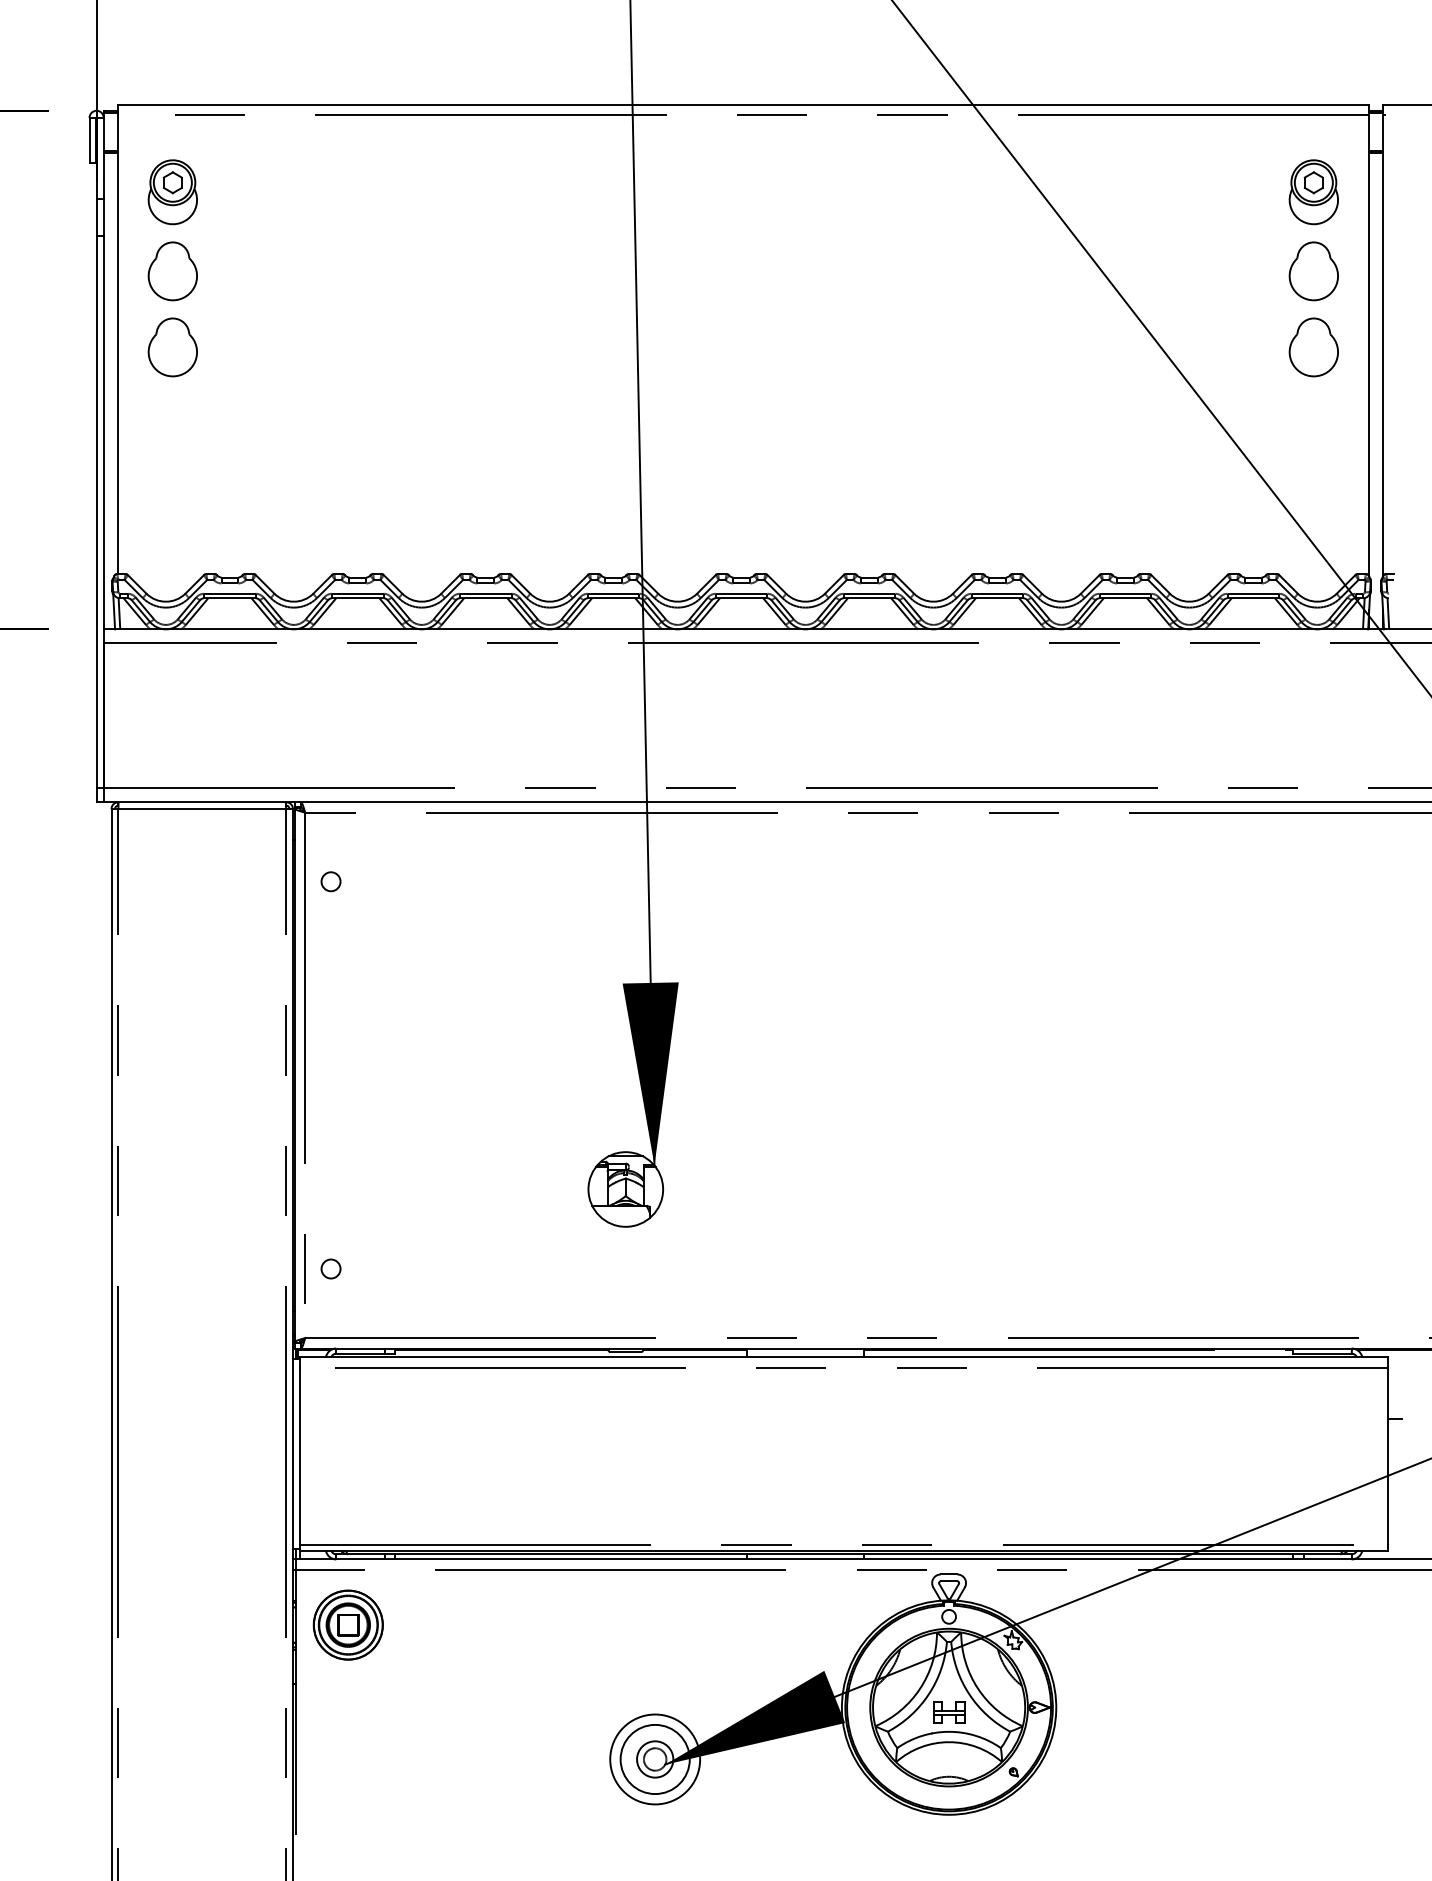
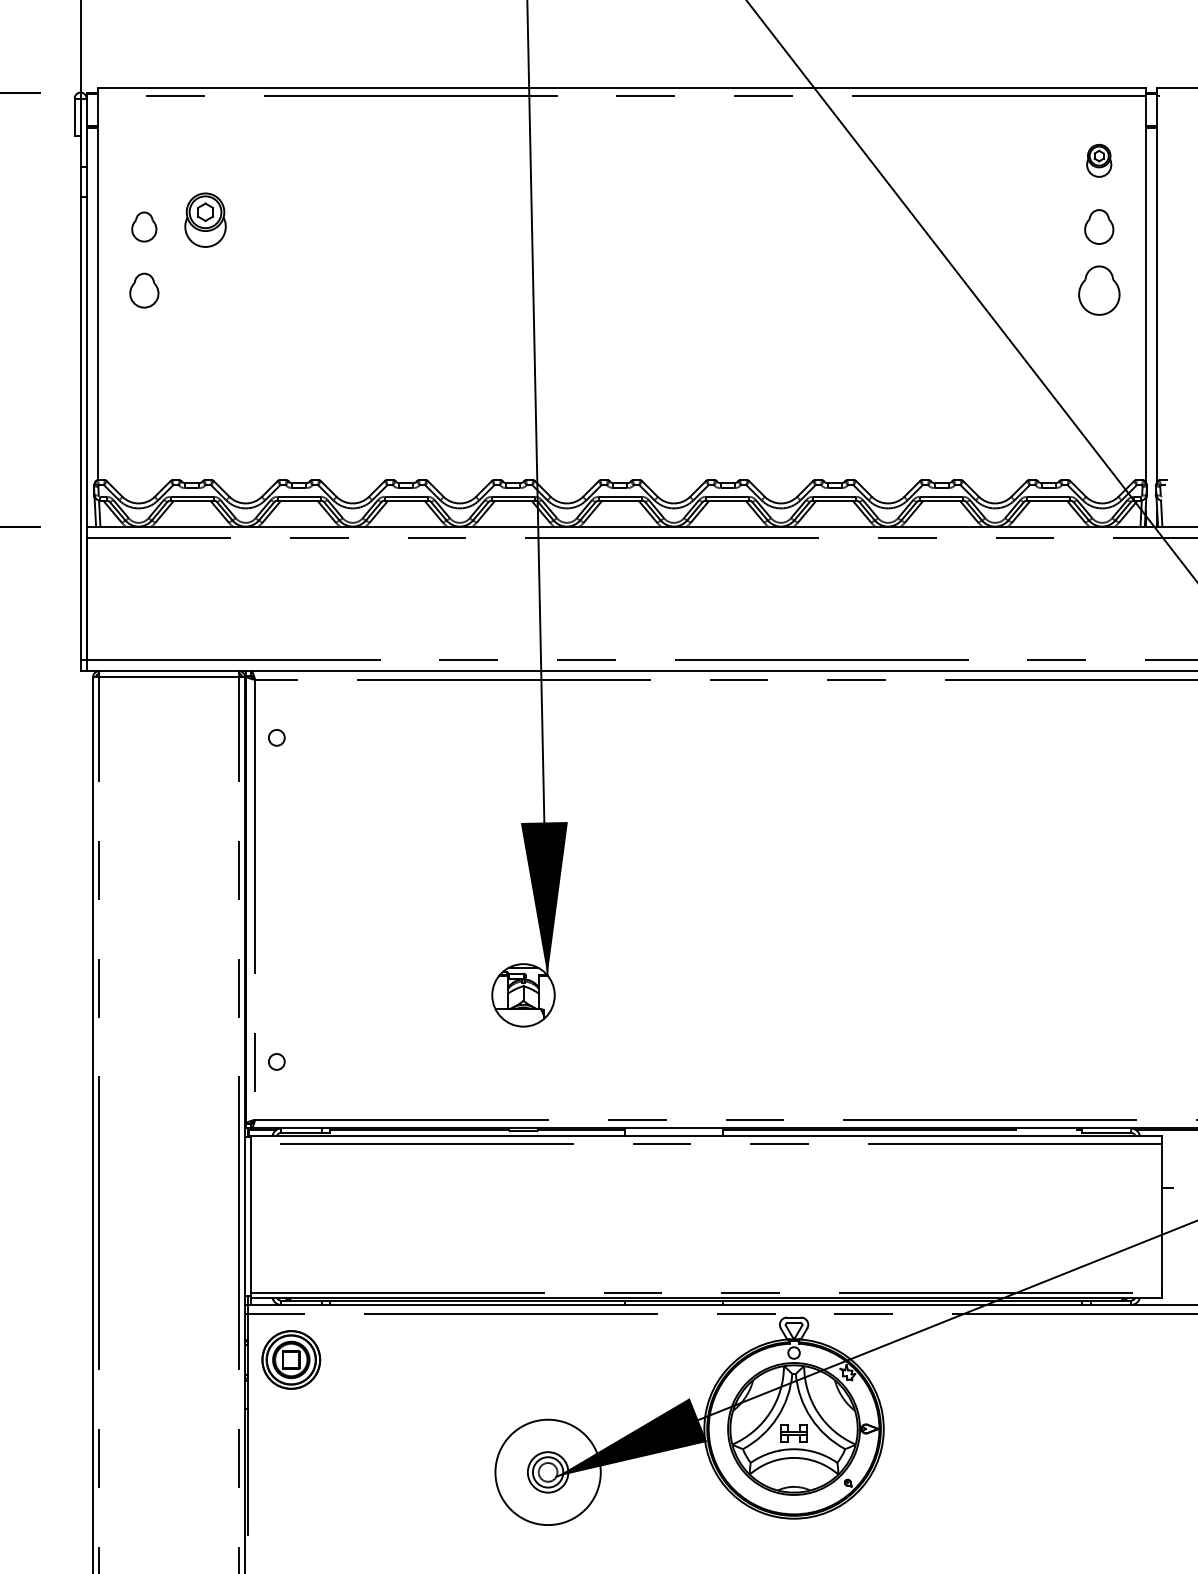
part: (172, 192) -> (205, 220), moved
part: (1313, 192) -> (1099, 160), size x0.6
part: (172, 271) -> (144, 227), size x0.6
part: (1313, 271) -> (1099, 227), size x0.7
part: (172, 347) -> (144, 290), size x0.7
circle: (654, 1759) -> (547, 1472), size x0.7
circle: (655, 1759) -> (548, 1472), size x1.4

